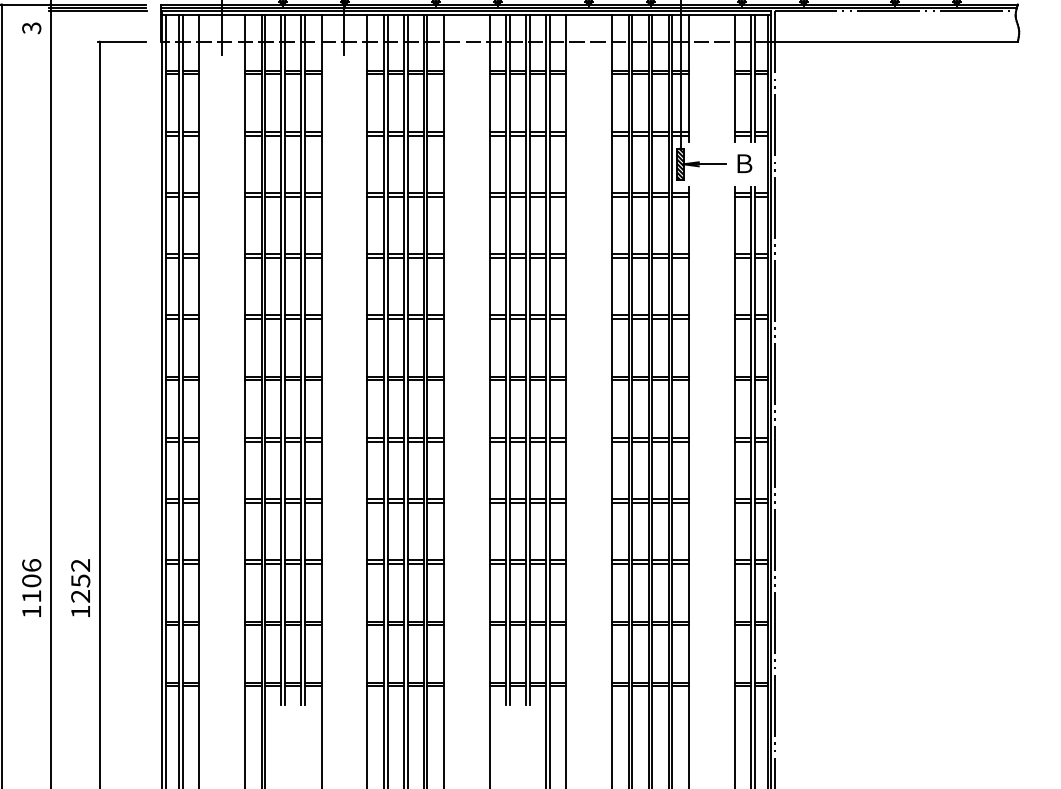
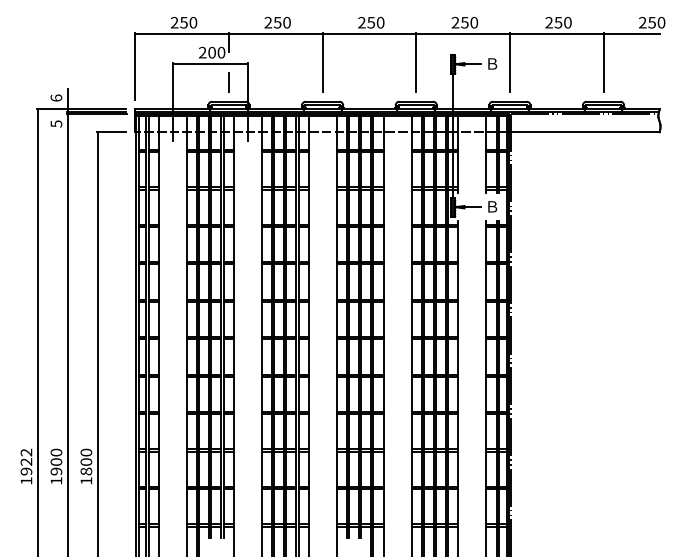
text: (30, 27) -> (55, 123), 3 -> 5
text: (31, 579) -> (56, 461), 1106 -> 1900
text: (80, 579) -> (86, 461), 1252 -> 1800

